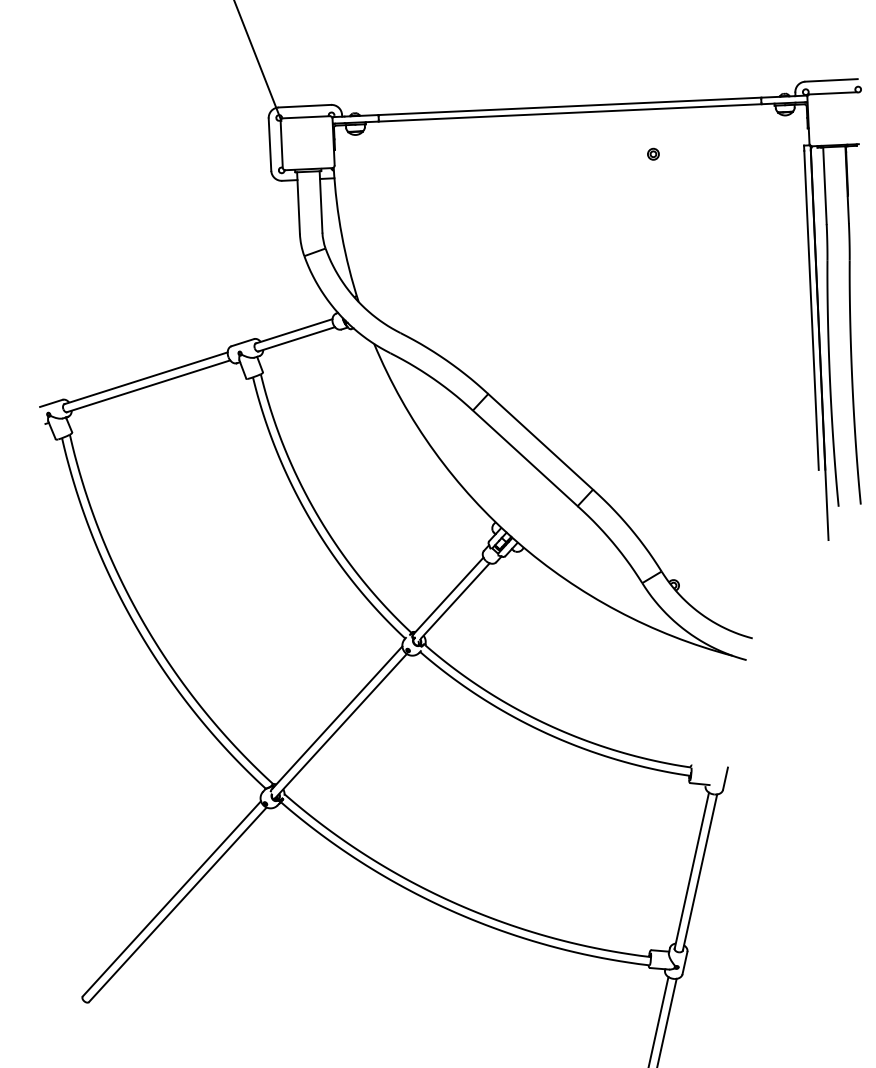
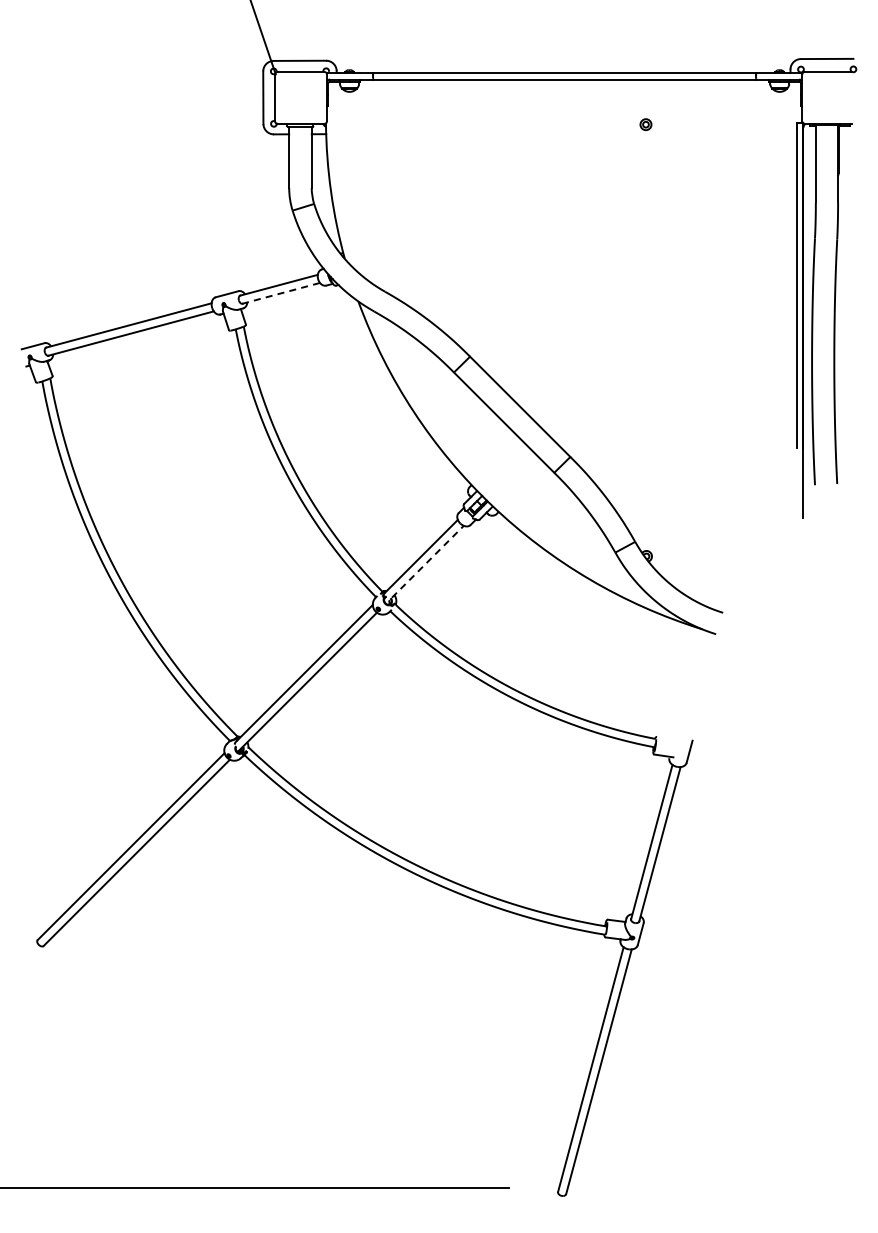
line: (297, 339) -> (281, 293), solid -> dashed
line: (455, 600) -> (427, 561), solid -> dashed

